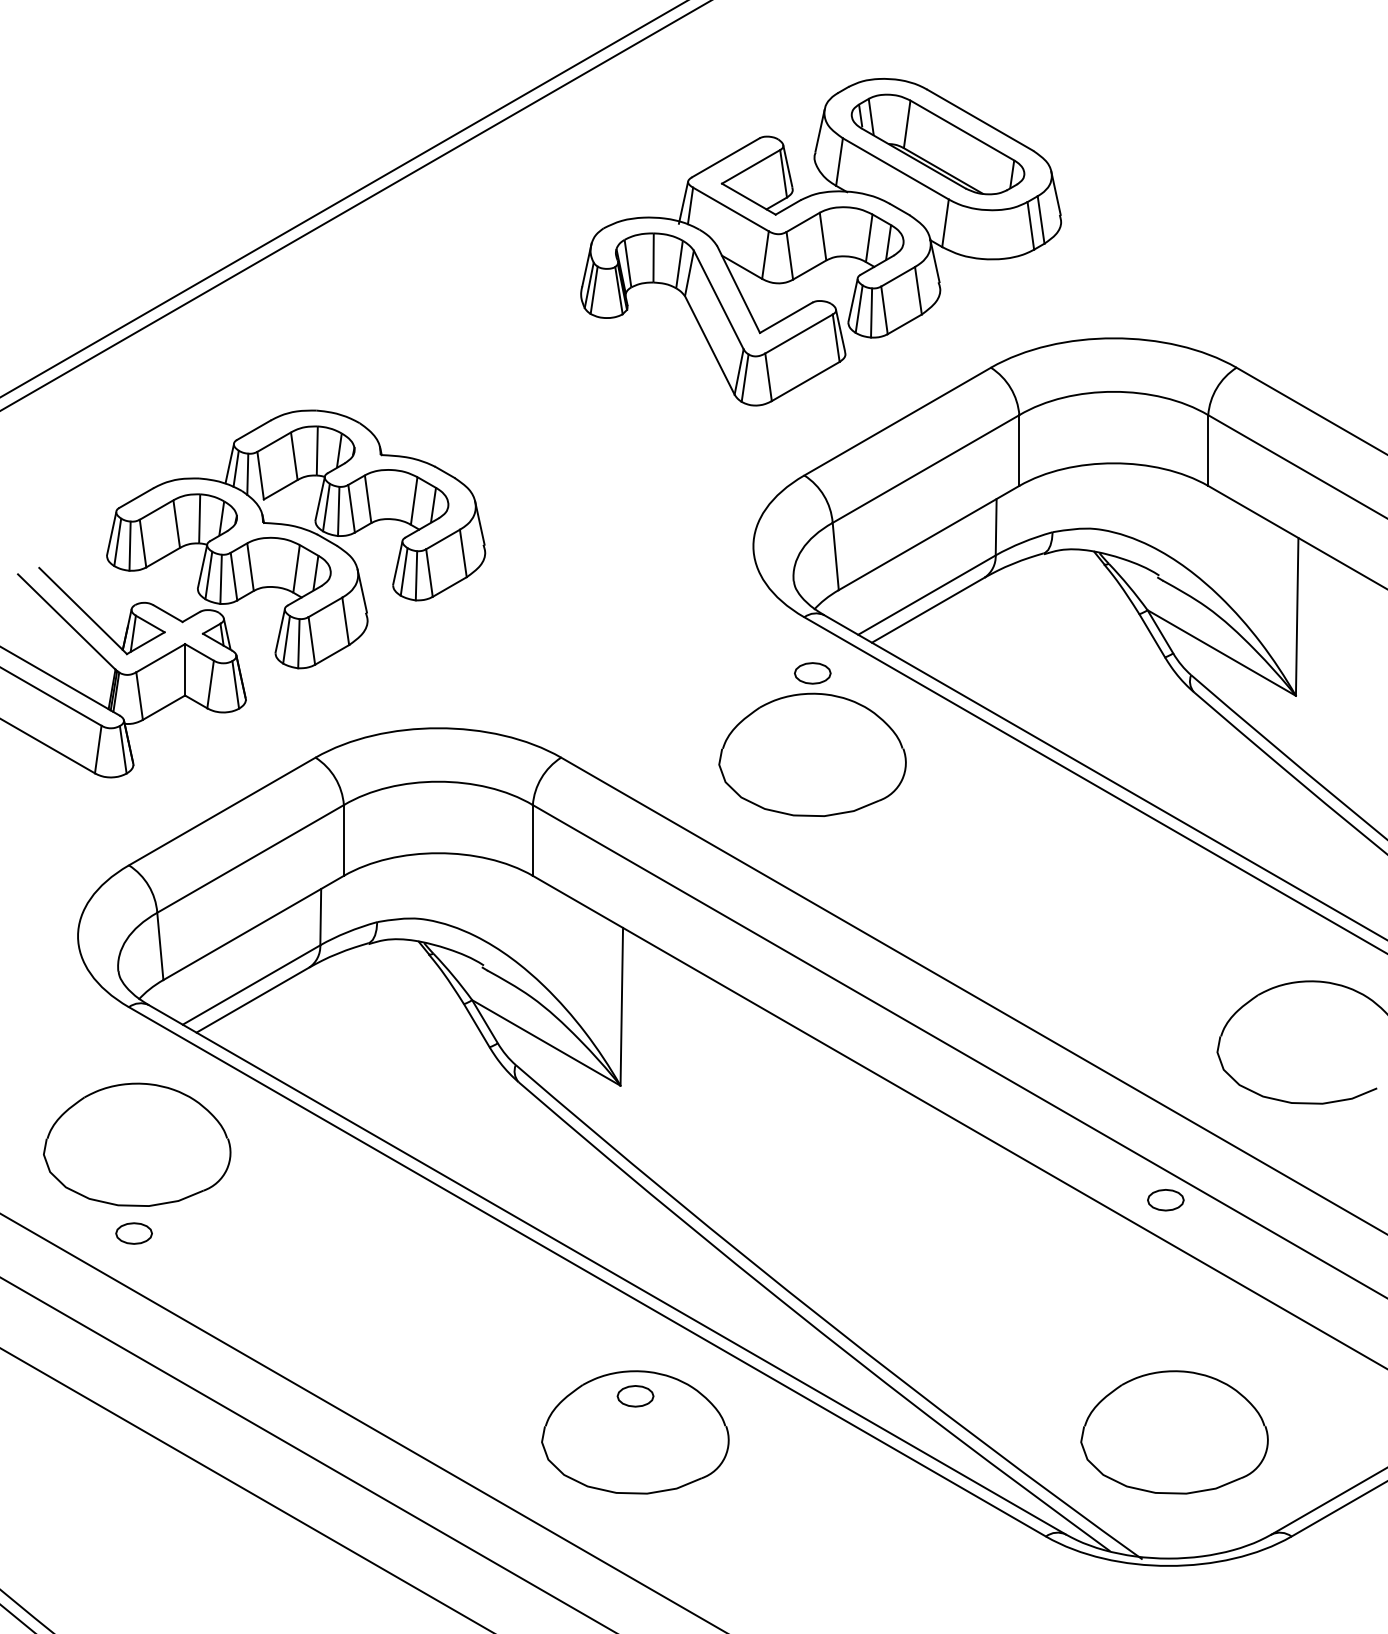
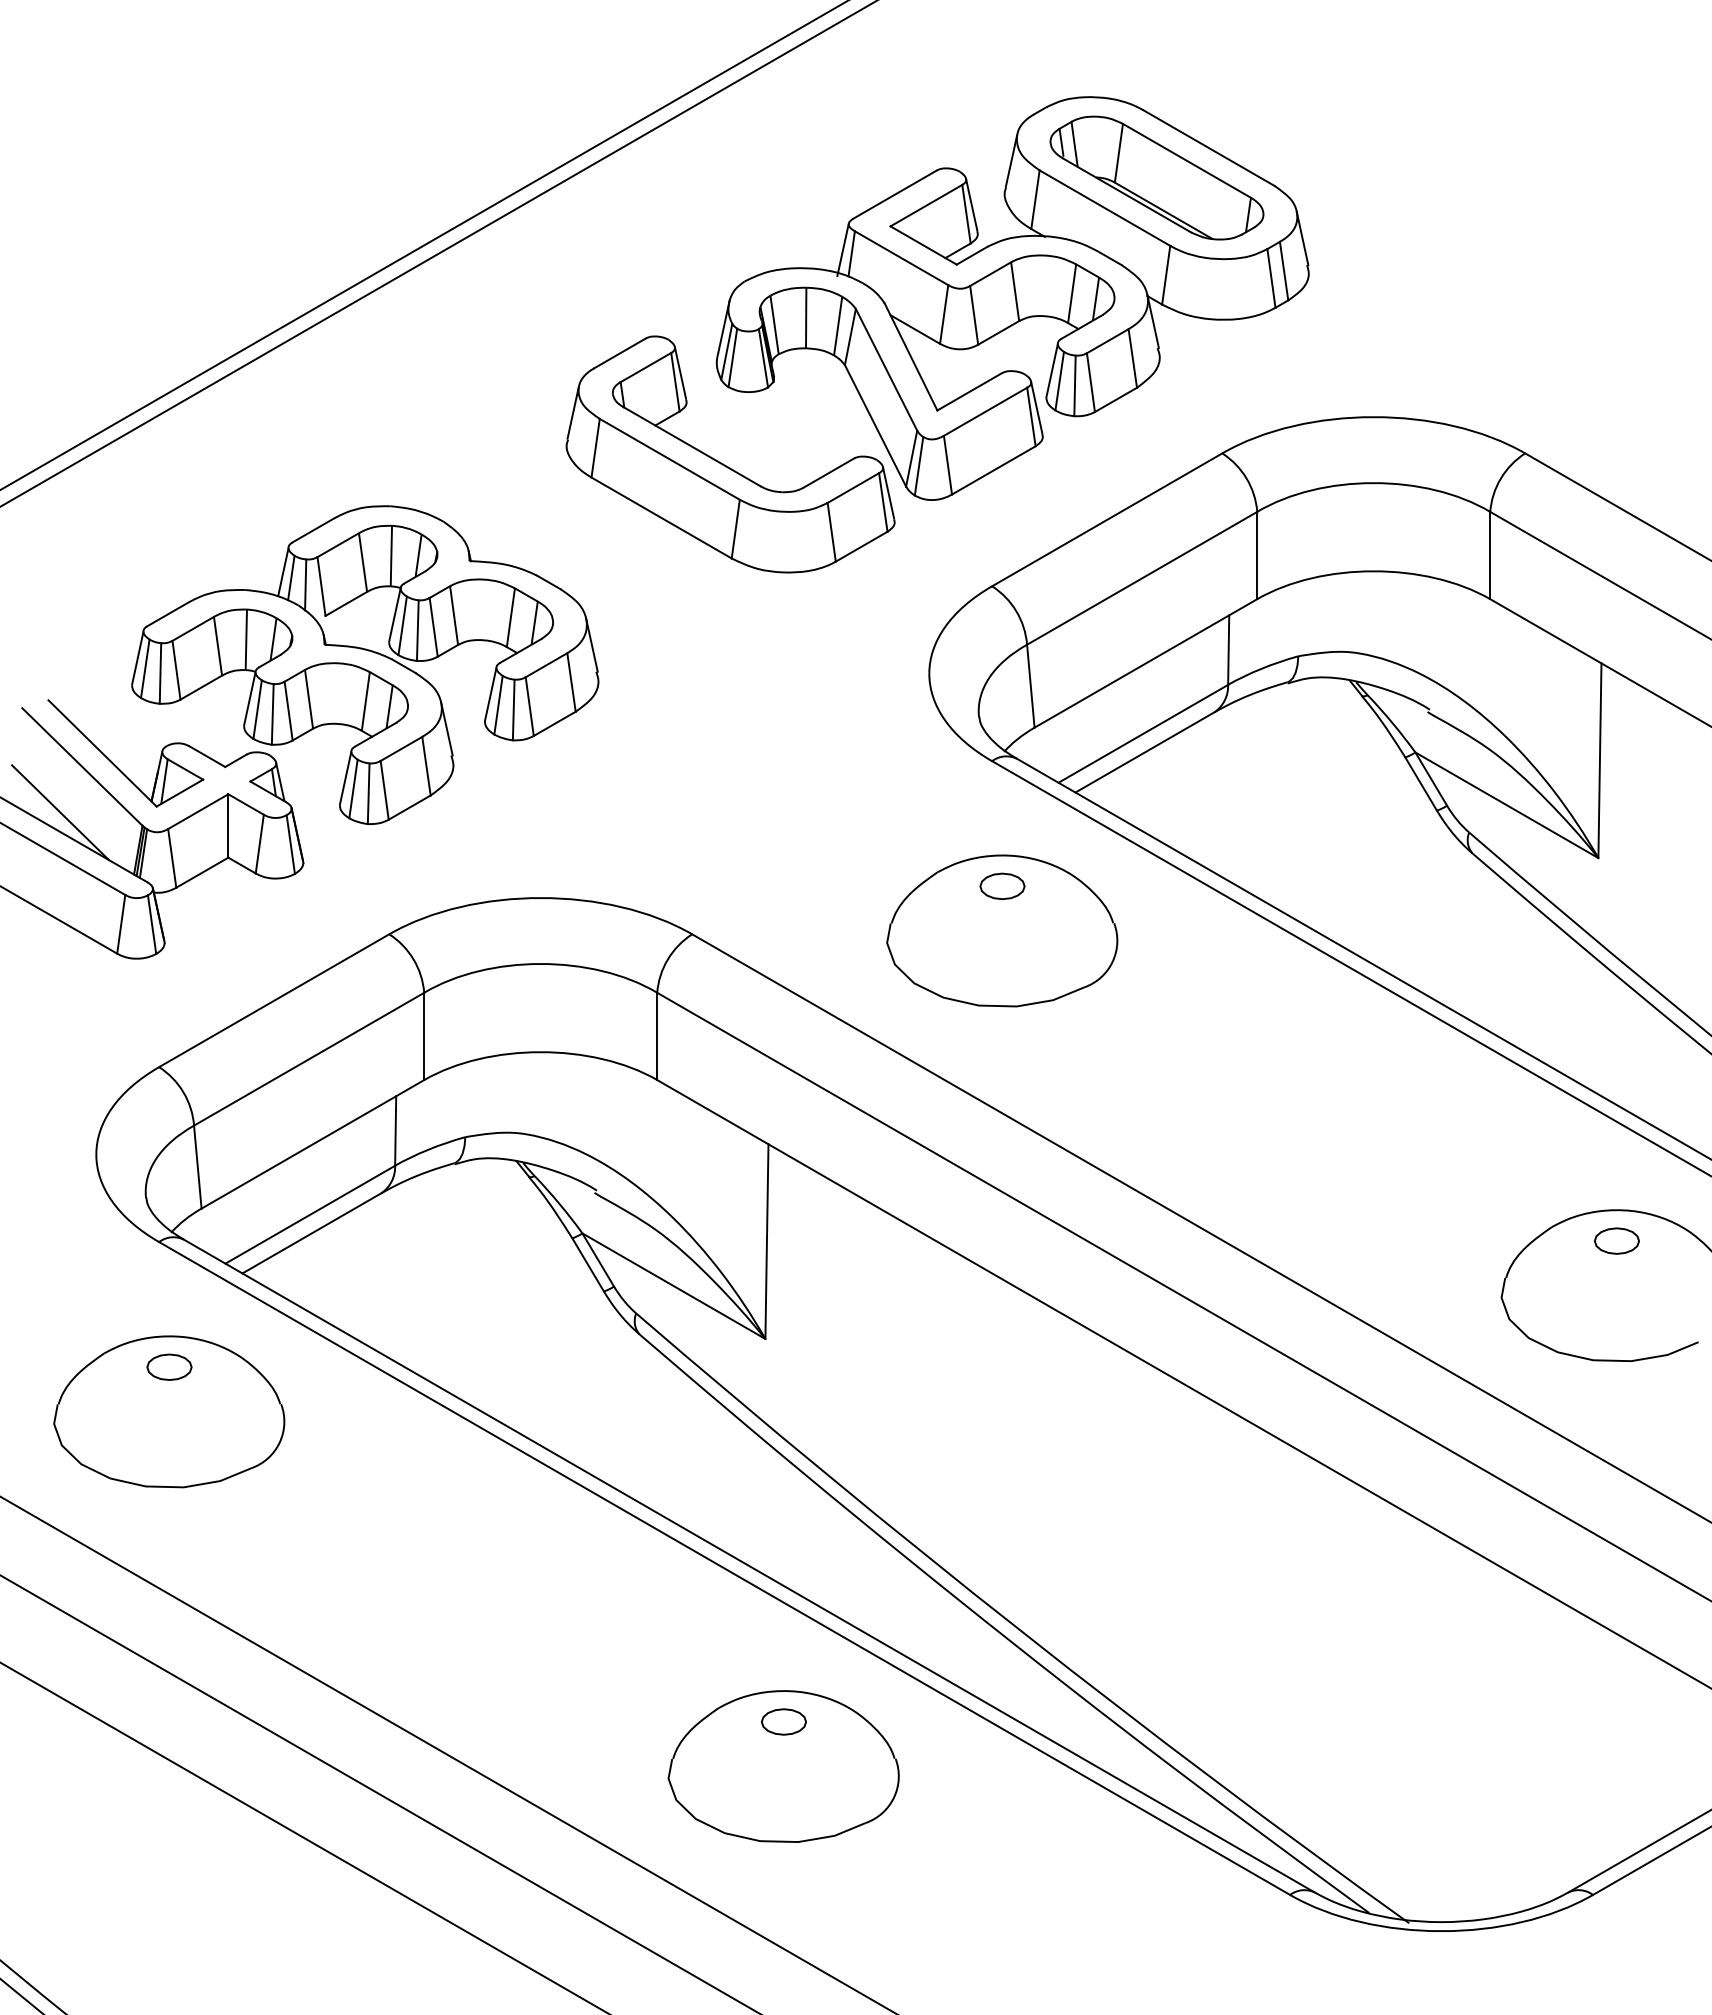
part: (588, 376) -> (725, 464), added
line: (49, 658) -> (60, 812), added
part: (812, 673) -> (1002, 886), moved
part: (1165, 1199) -> (1616, 1240), moved
part: (134, 1232) -> (169, 1366), moved
part: (1174, 1432) -> (1448, 1766), removed

